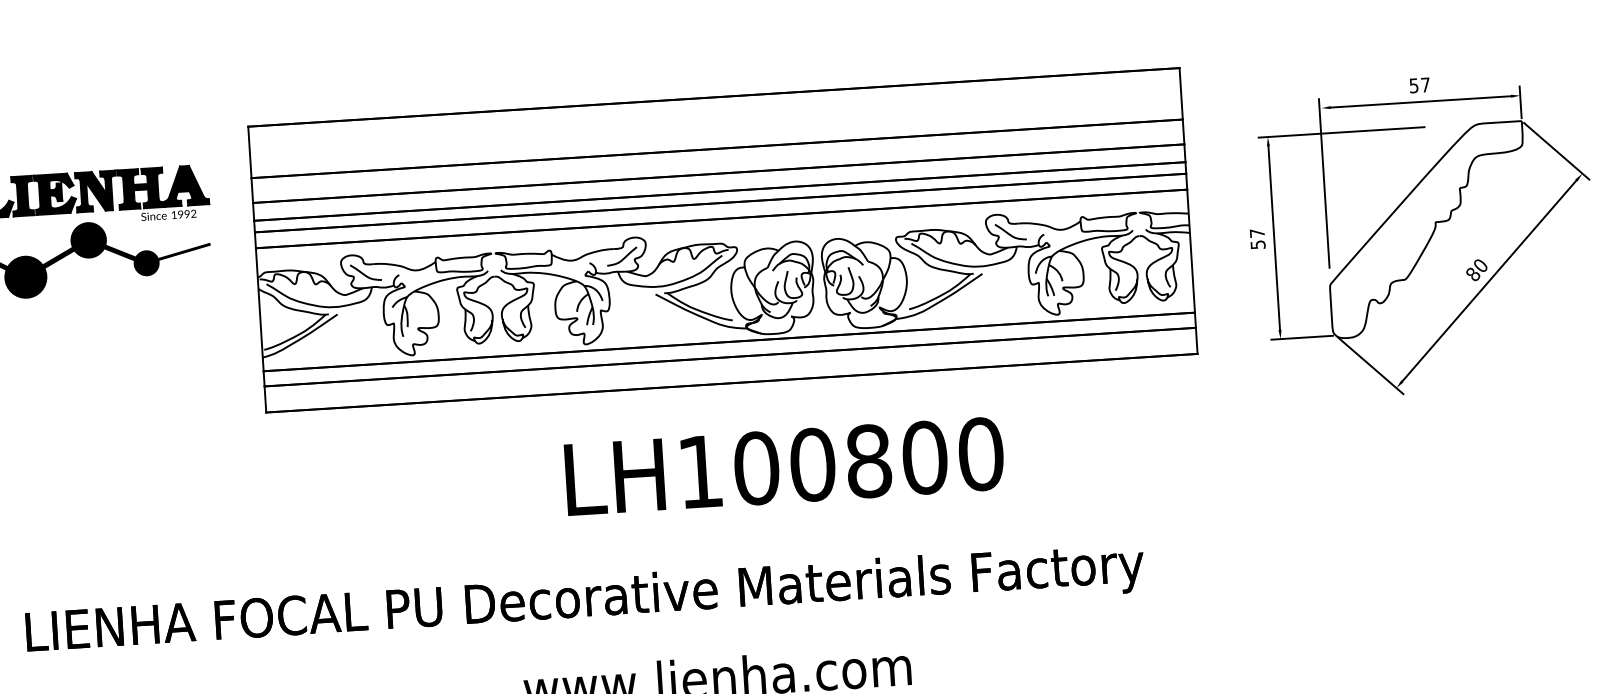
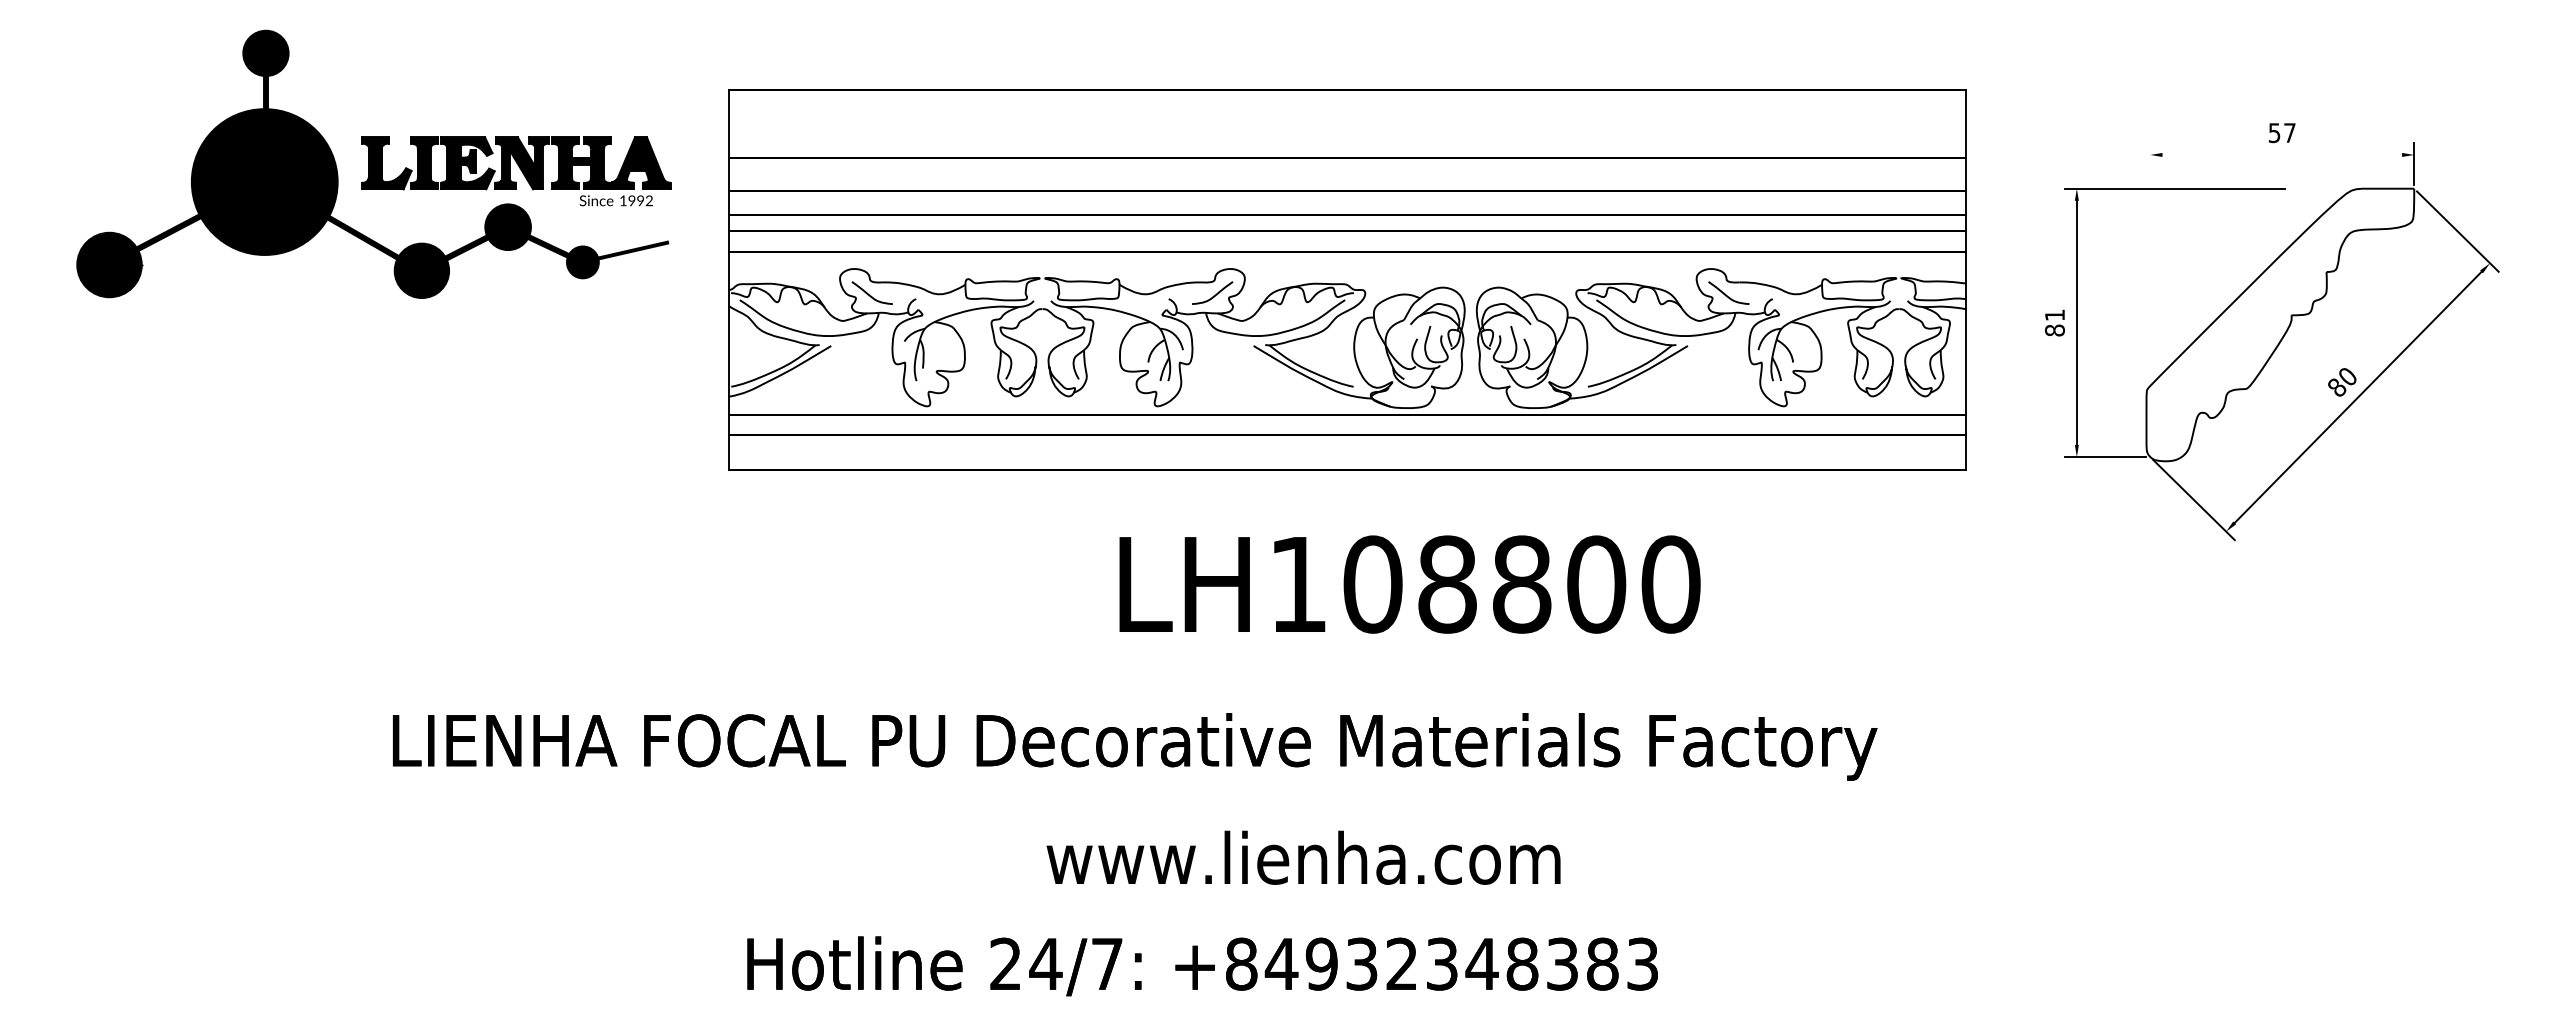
line: (1421, 101) -> (2282, 154), removed
line: (1324, 183) -> (2147, 254), removed
text: (1257, 238) -> (2054, 322), 57 -> 81
text: (812, 464) -> (1447, 584), LH100800 -> LH108800

